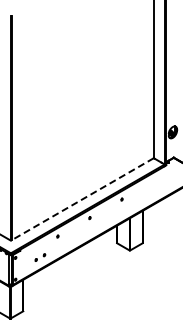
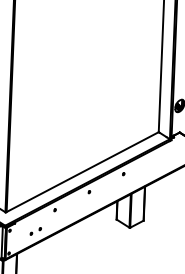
line: (81, 199) -> (81, 172), dashed -> solid

